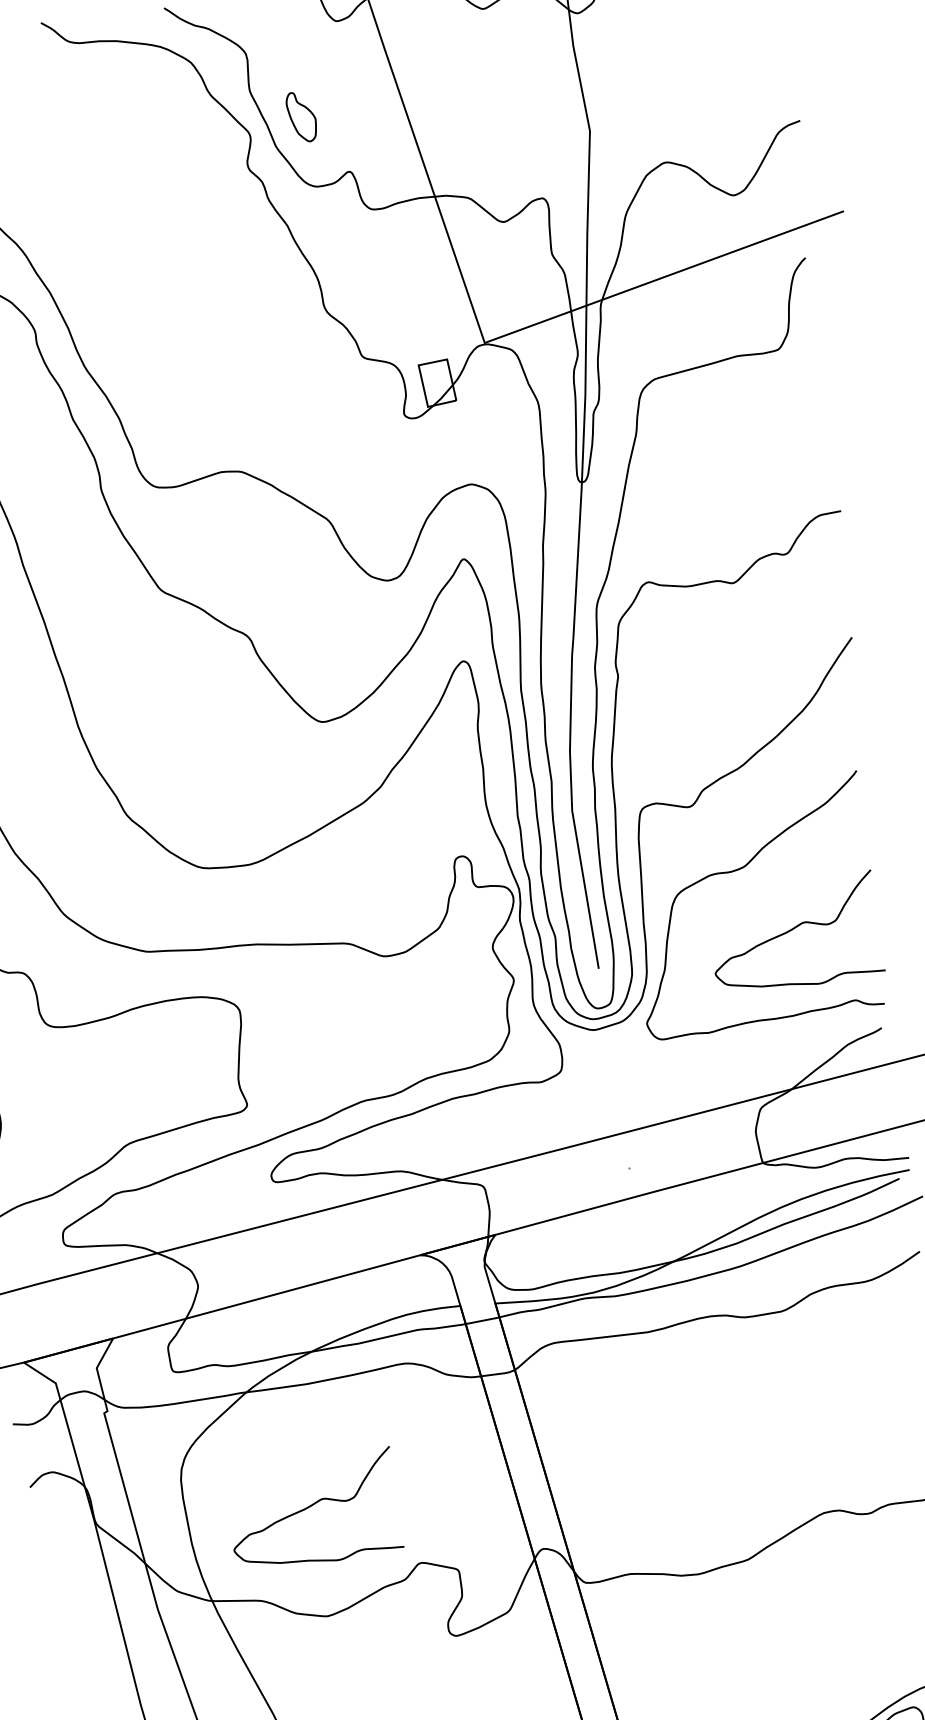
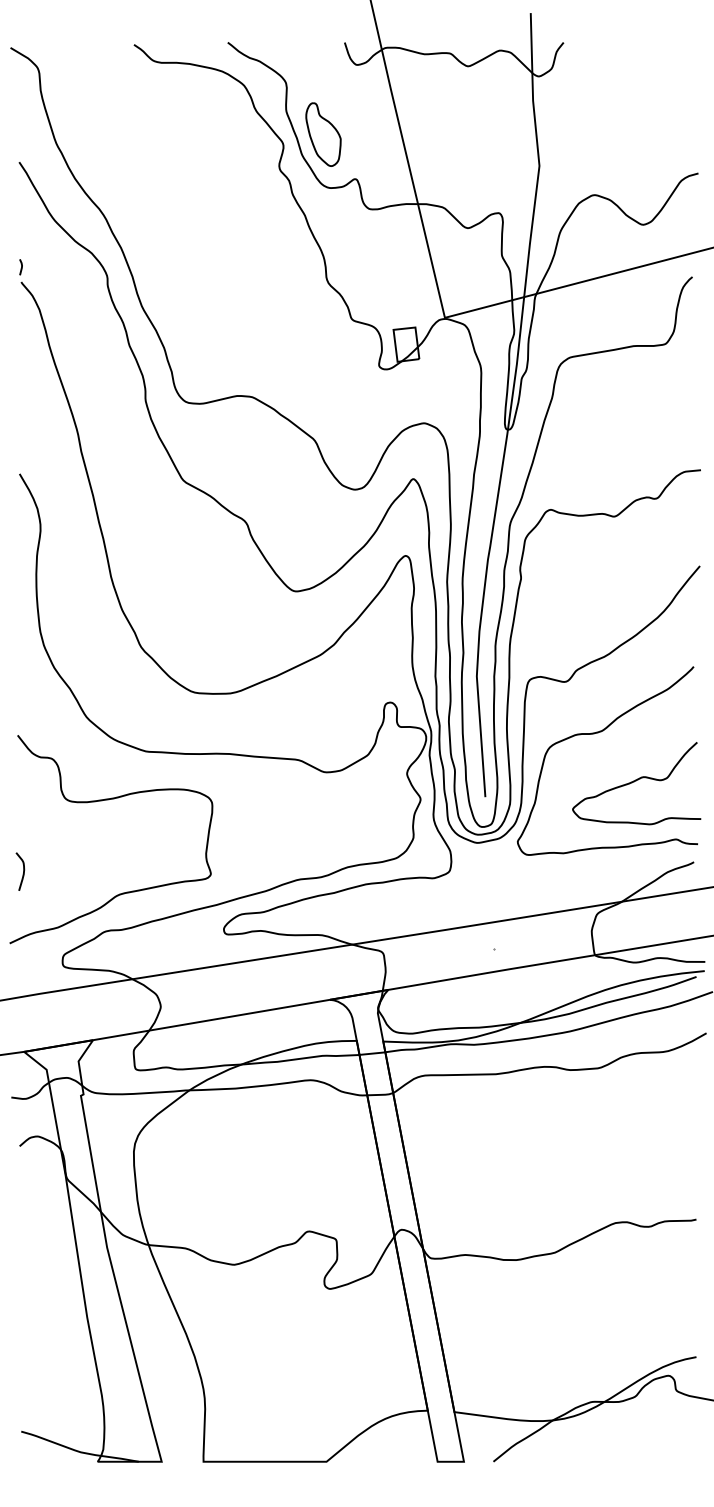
part: (301, 117) -> (323, 134), size x1.67
curve: (314, 1505) -> (232, 1180), removed

